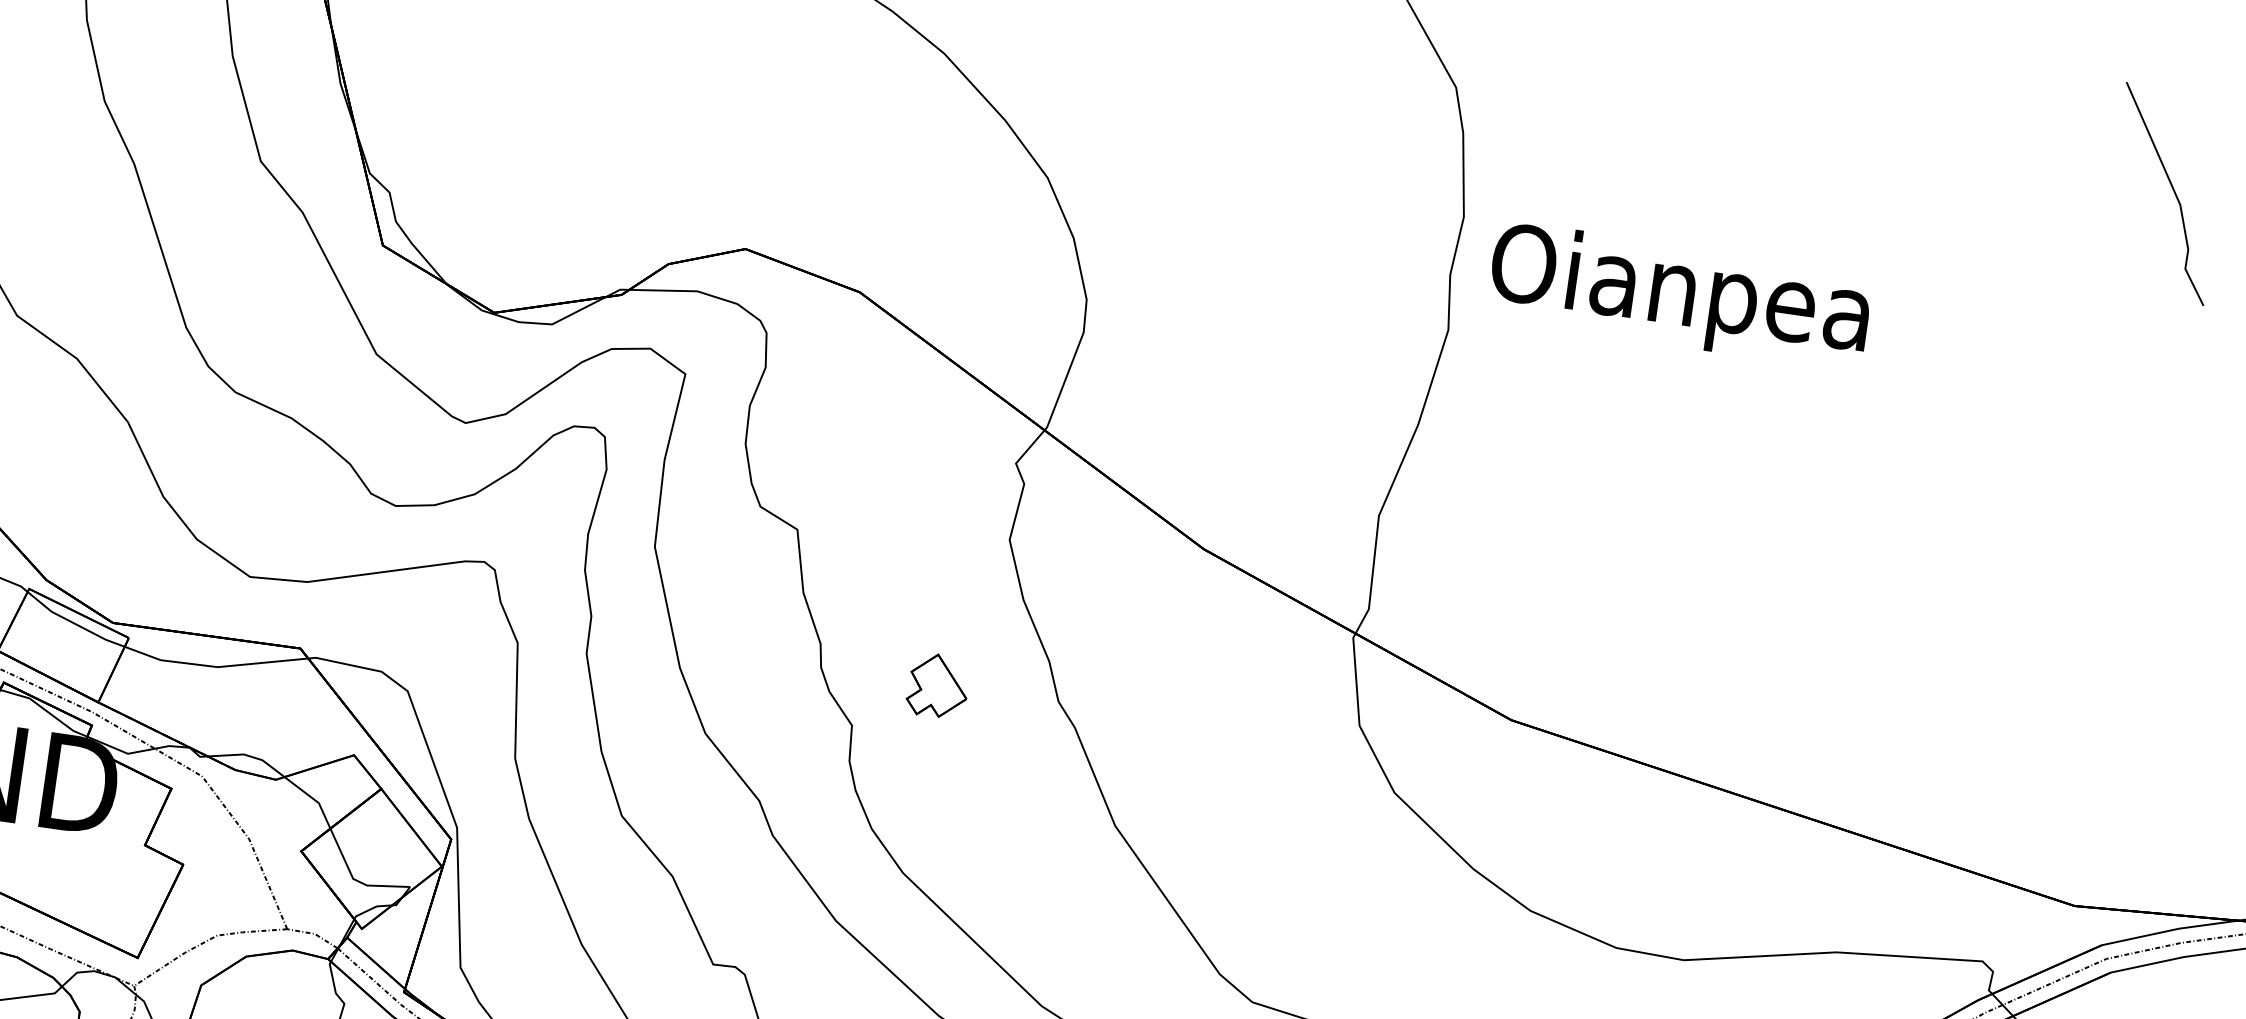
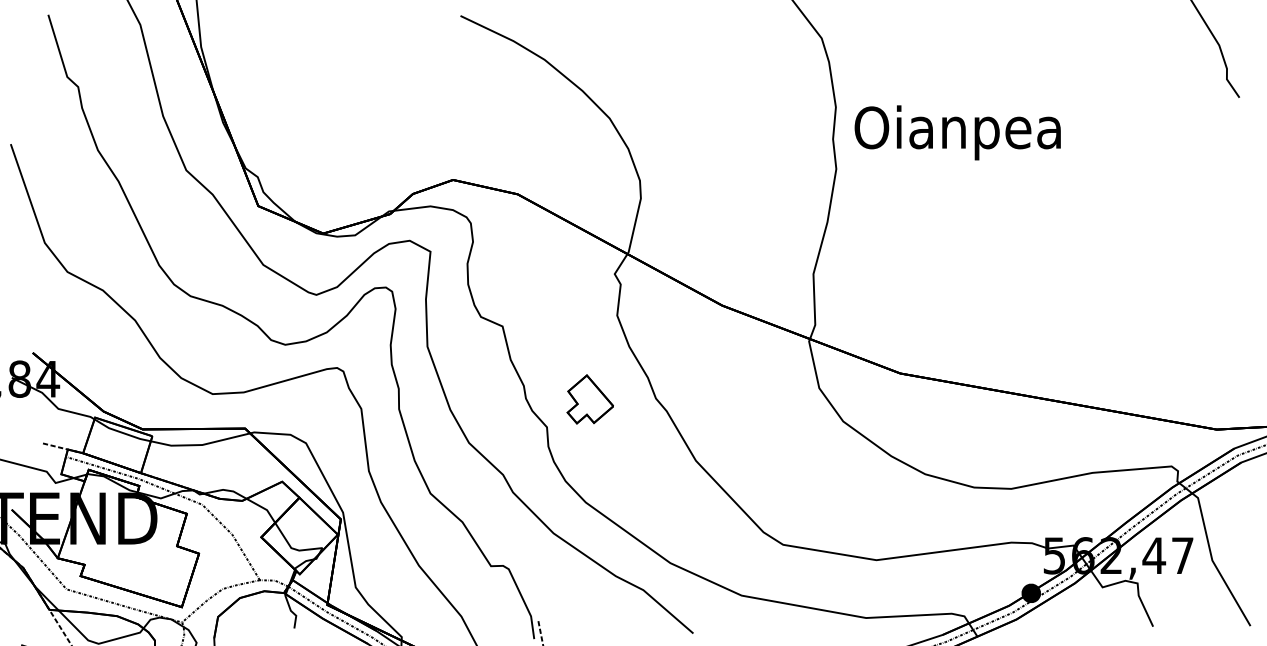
part: (936, 685) -> (589, 399), size x1.43

